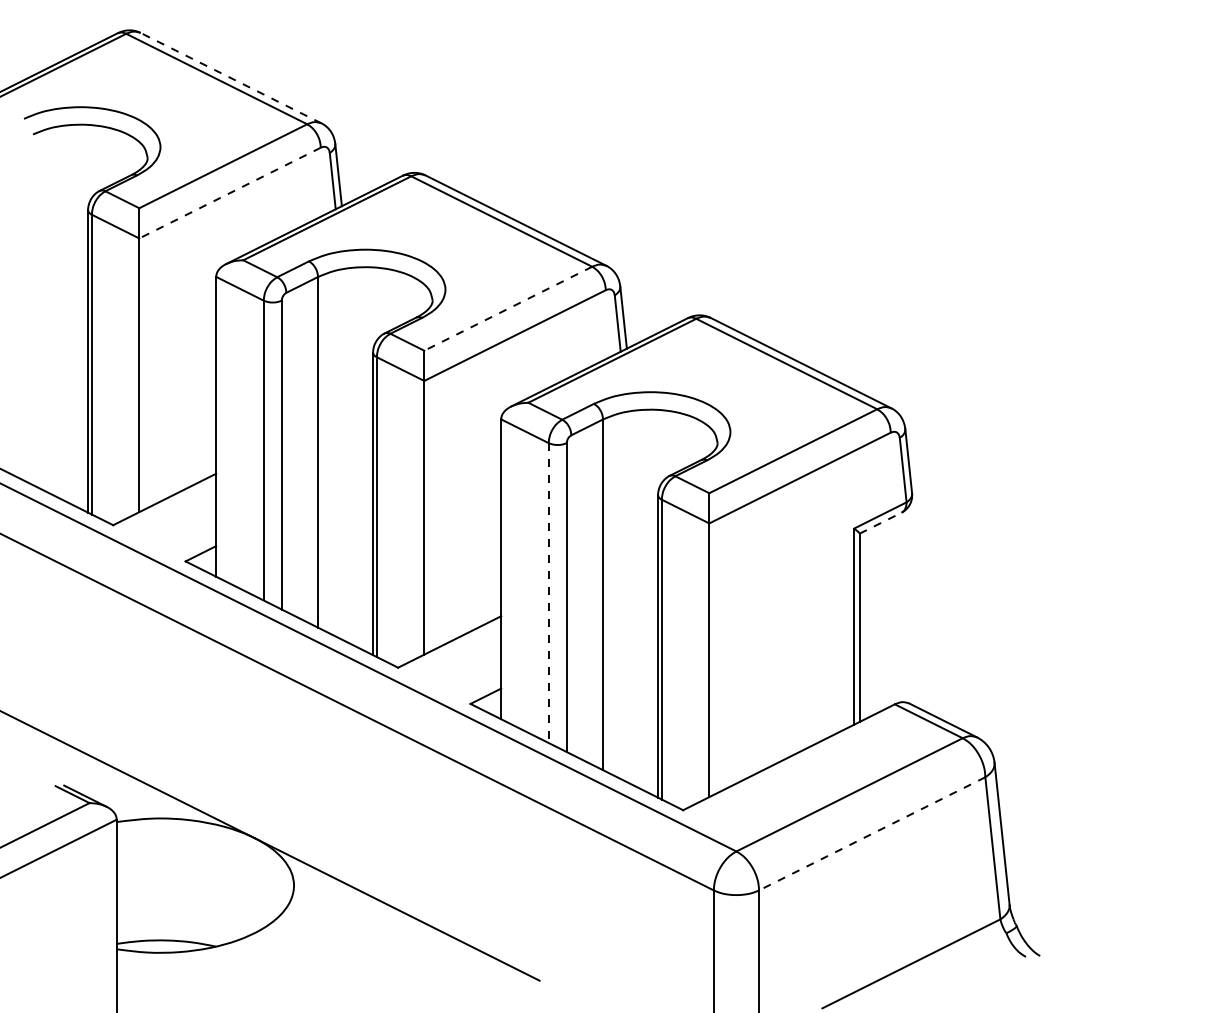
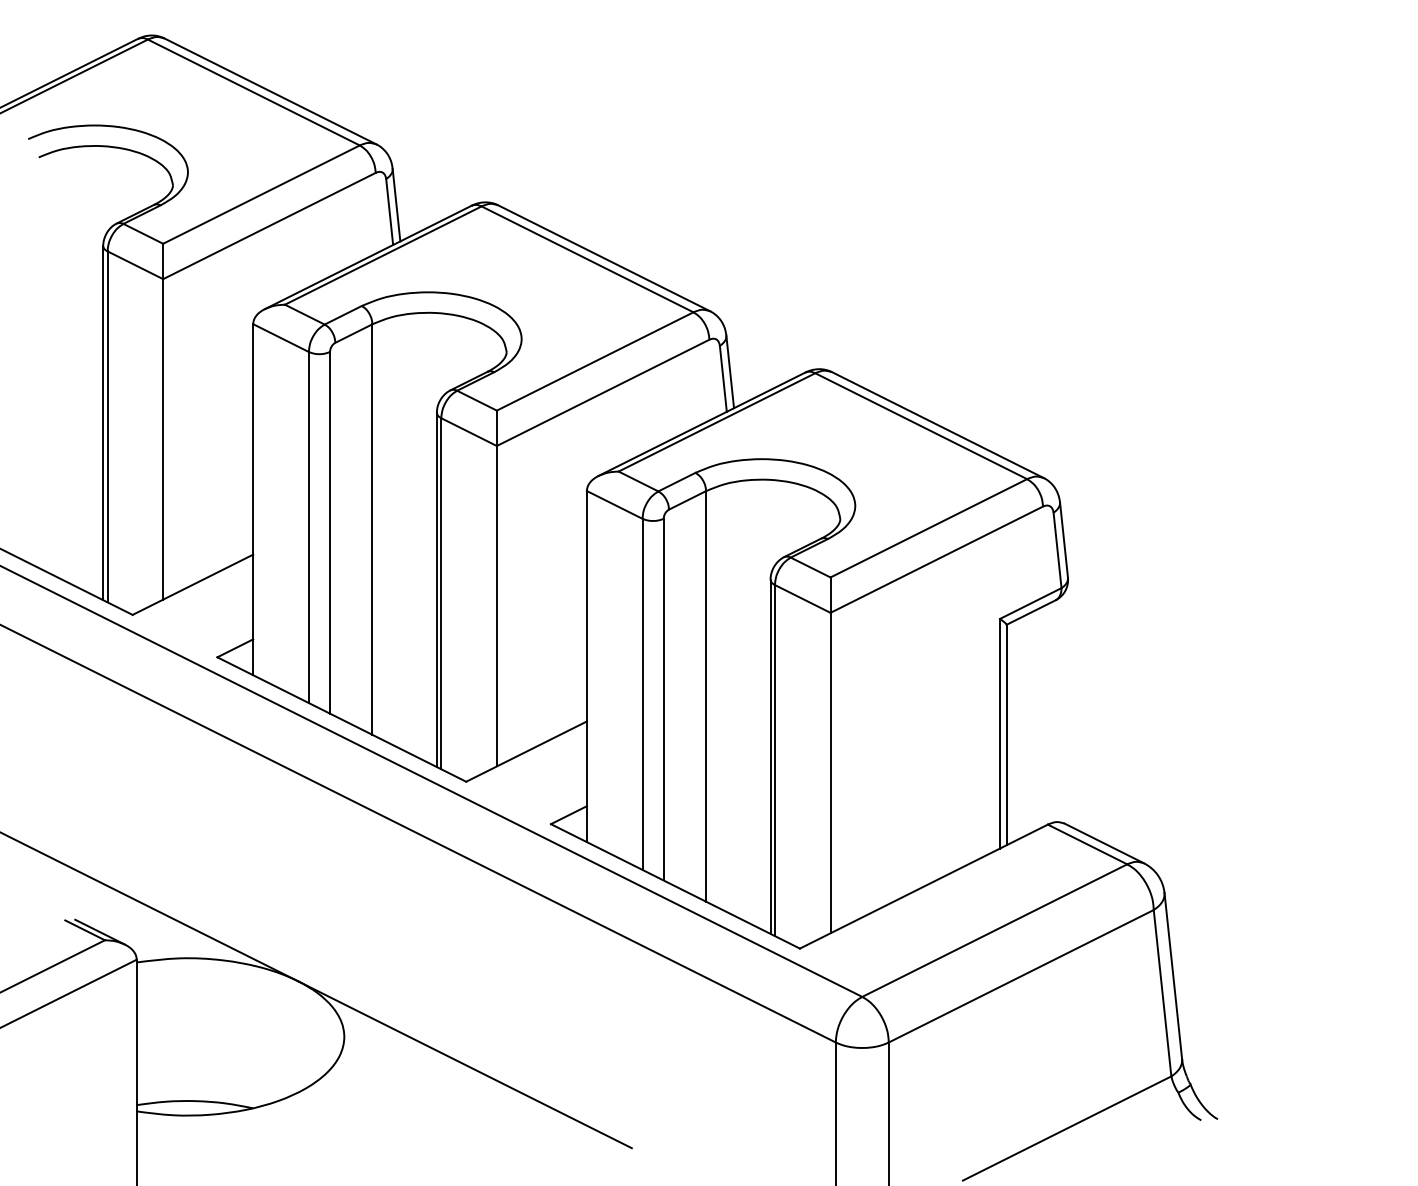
line: (230, 78) -> (270, 91), dashed -> solid
line: (230, 193) -> (269, 226), dashed -> solid
line: (508, 308) -> (595, 361), dashed -> solid
line: (880, 523) -> (1031, 612), dashed -> solid
line: (548, 593) -> (642, 694), dashed -> solid
line: (871, 834) -> (1020, 976), dashed -> solid

